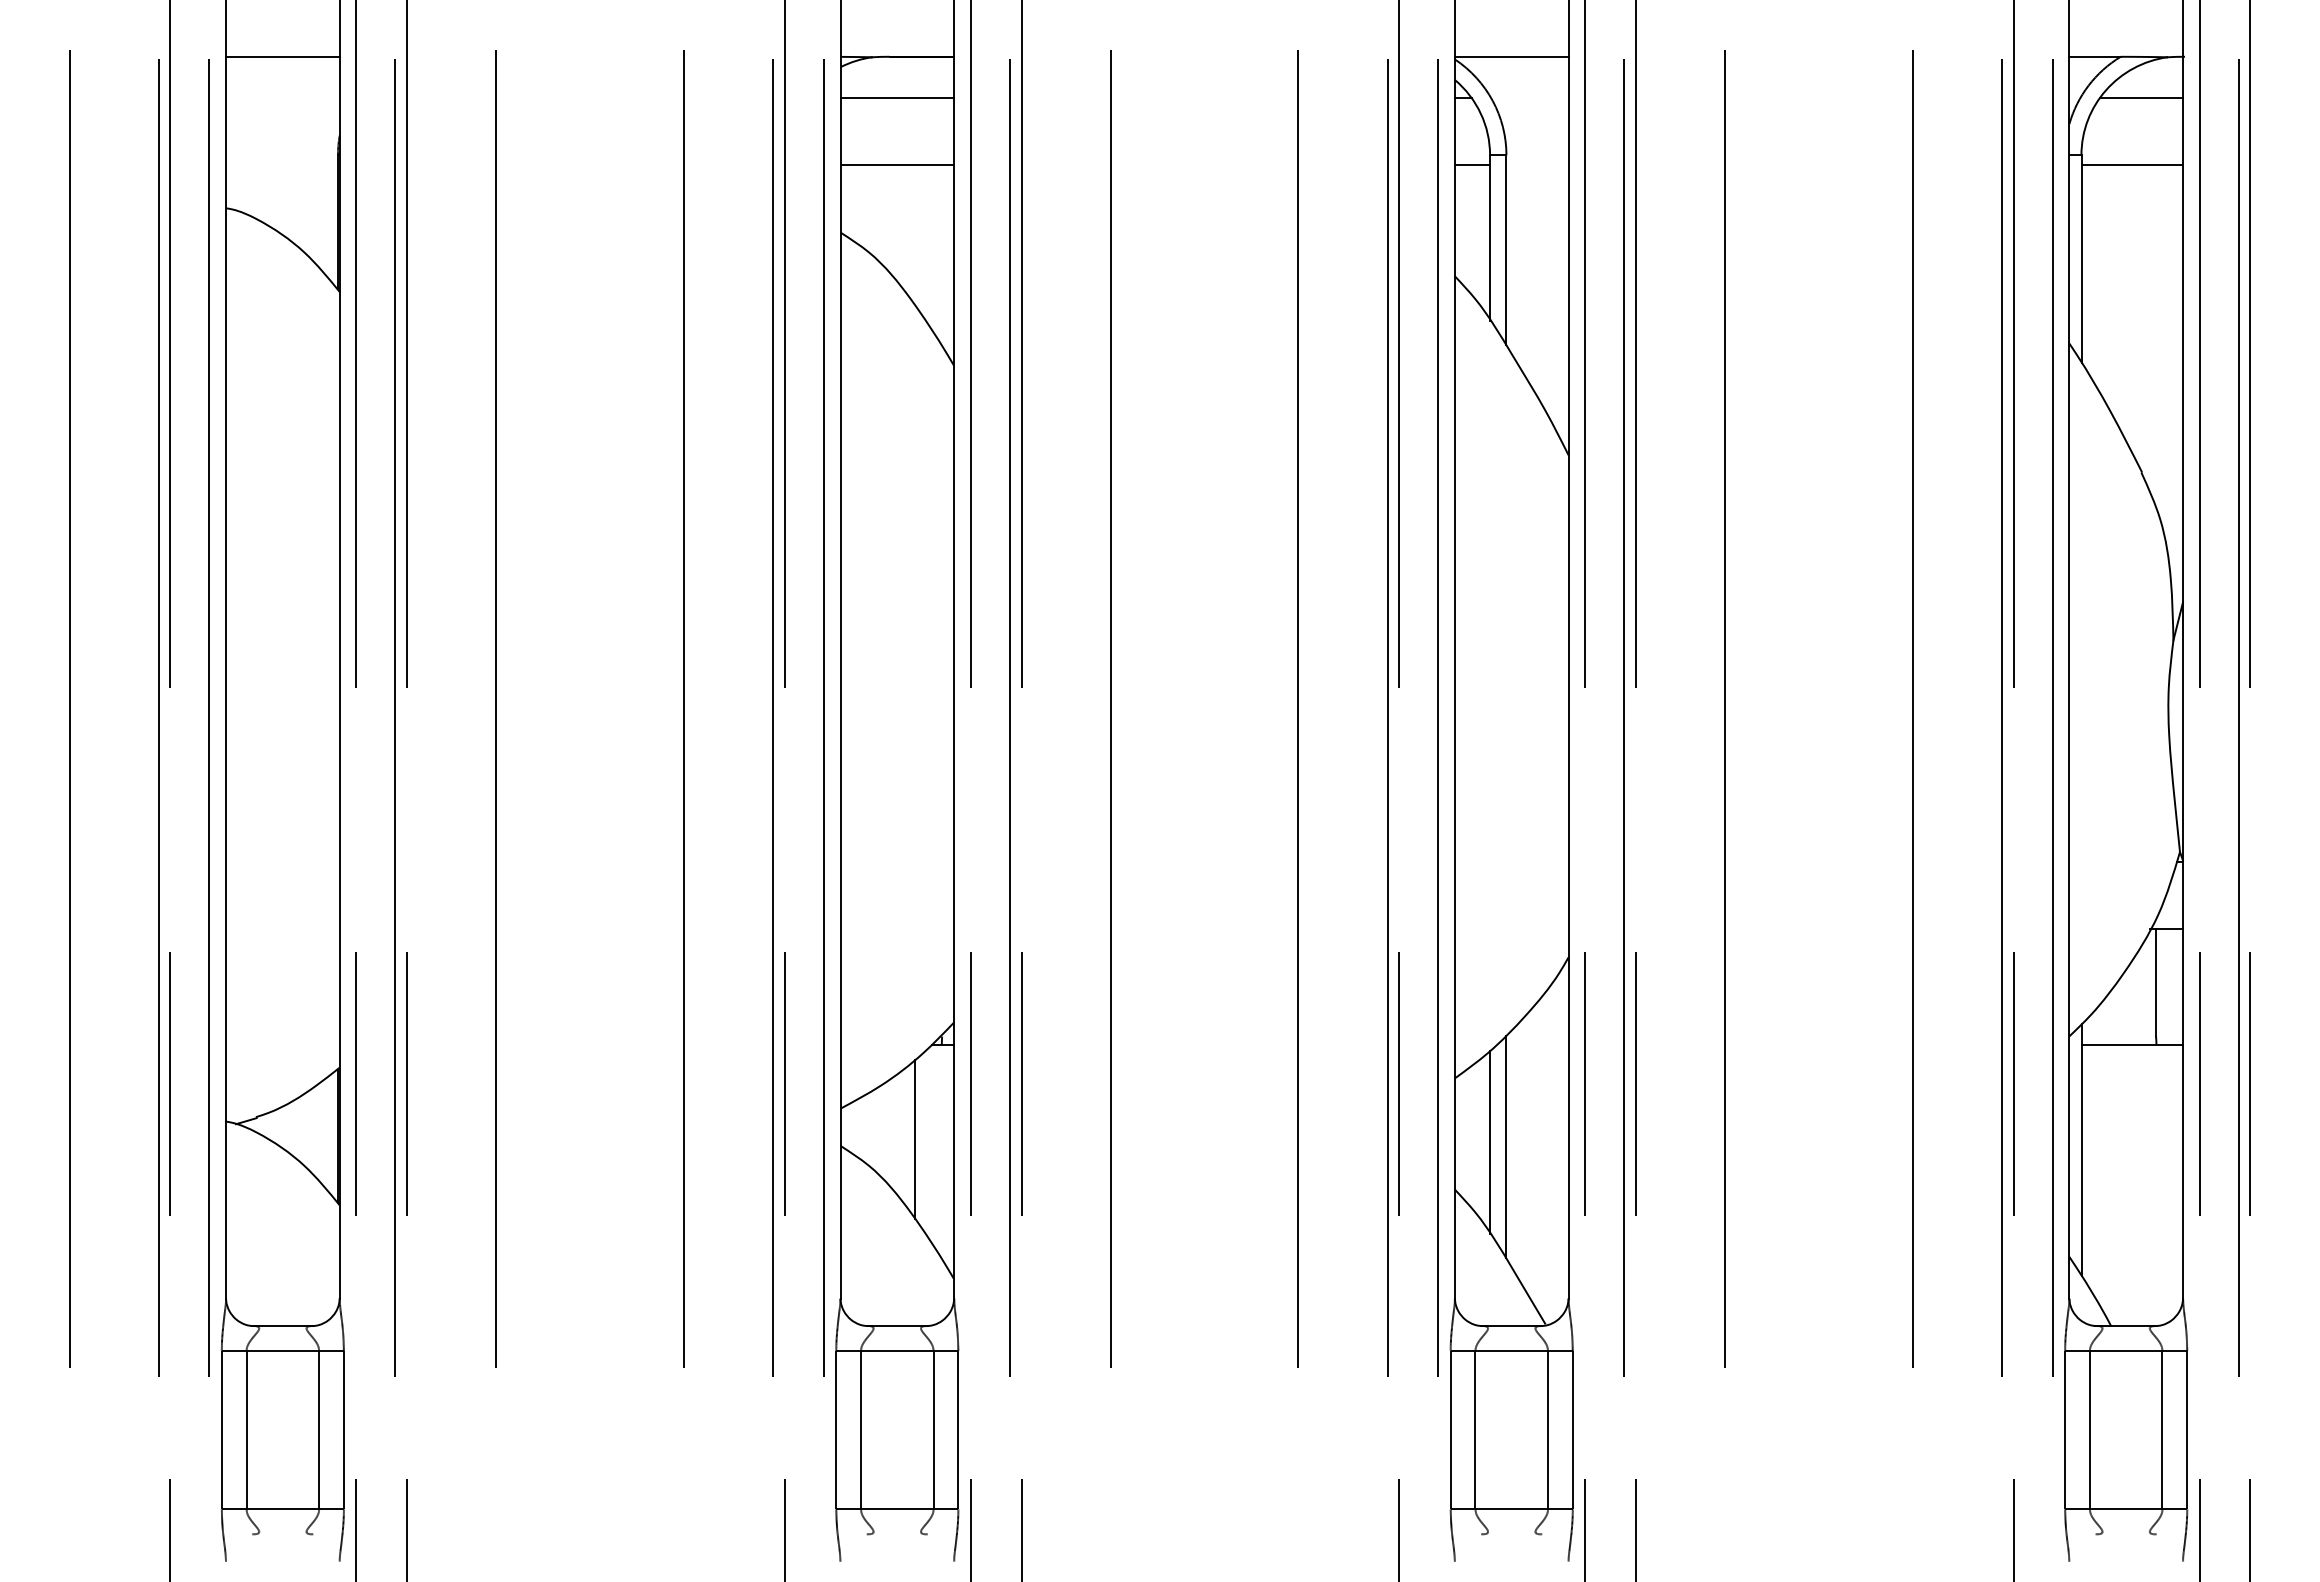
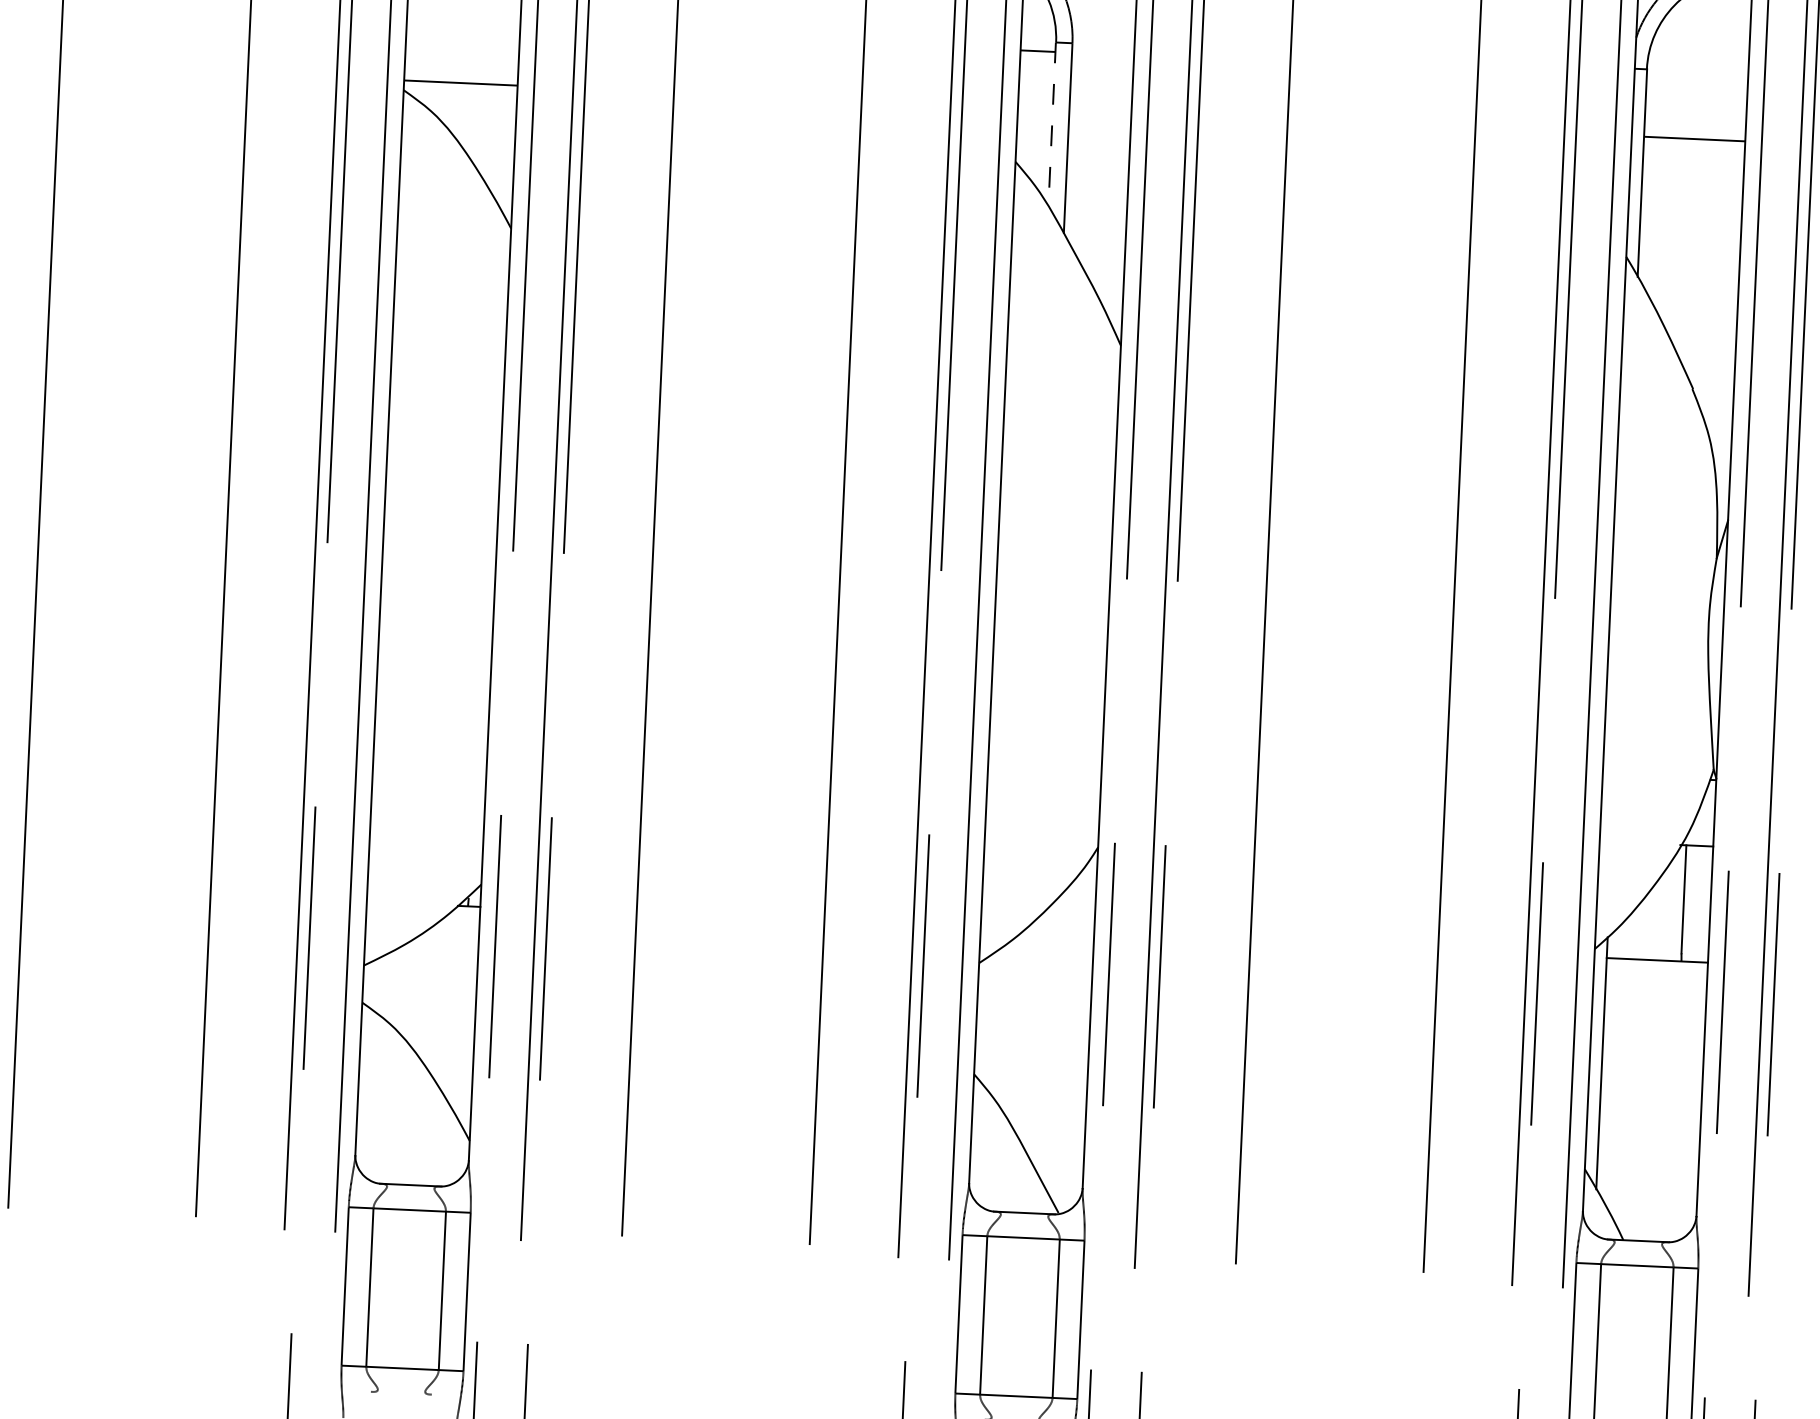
line: (2141, 98) -> (1709, 15), removed
line: (897, 164) -> (461, 82), moved
line: (2132, 164) -> (1694, 138), moved
line: (1489, 238) -> (1051, 125), solid -> dashed
line: (914, 1138) -> (436, 998), removed
line: (1489, 1142) -> (1010, 1028), removed
line: (1506, 1146) -> (1027, 1033), removed

